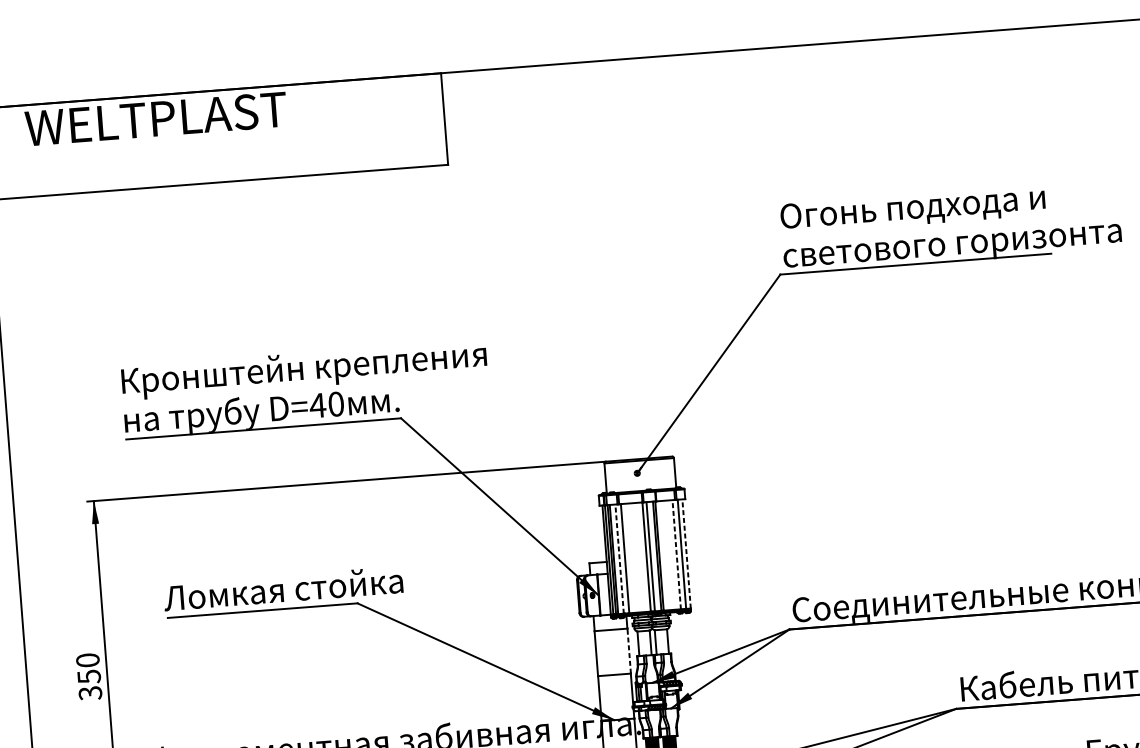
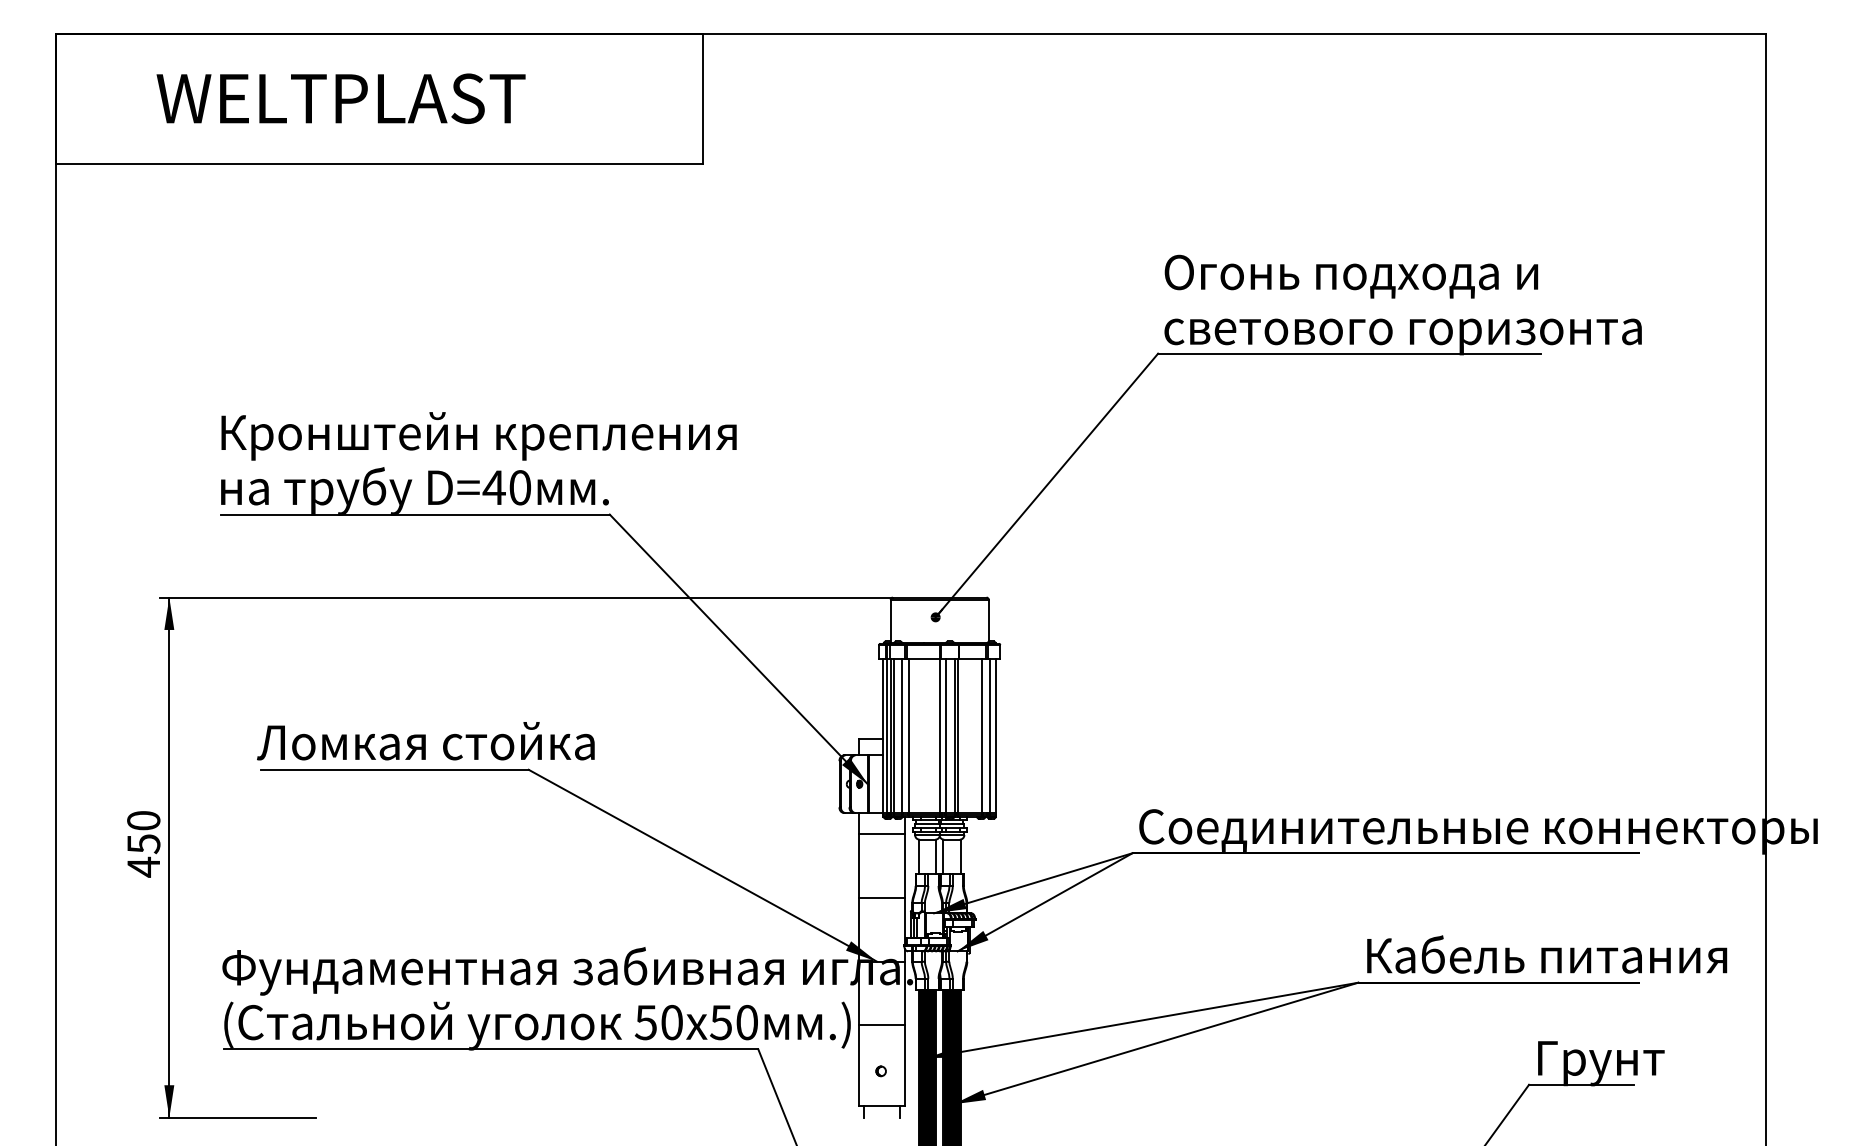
text: (155, 118) -> (340, 98), moved
line: (686, 553) -> (996, 735), dashed -> solid
line: (676, 554) -> (982, 735), dashed -> solid
line: (619, 558) -> (901, 735), dashed -> solid
line: (629, 651) -> (905, 866), dashed -> solid
text: (90, 692) -> (143, 866), 350 -> 450

